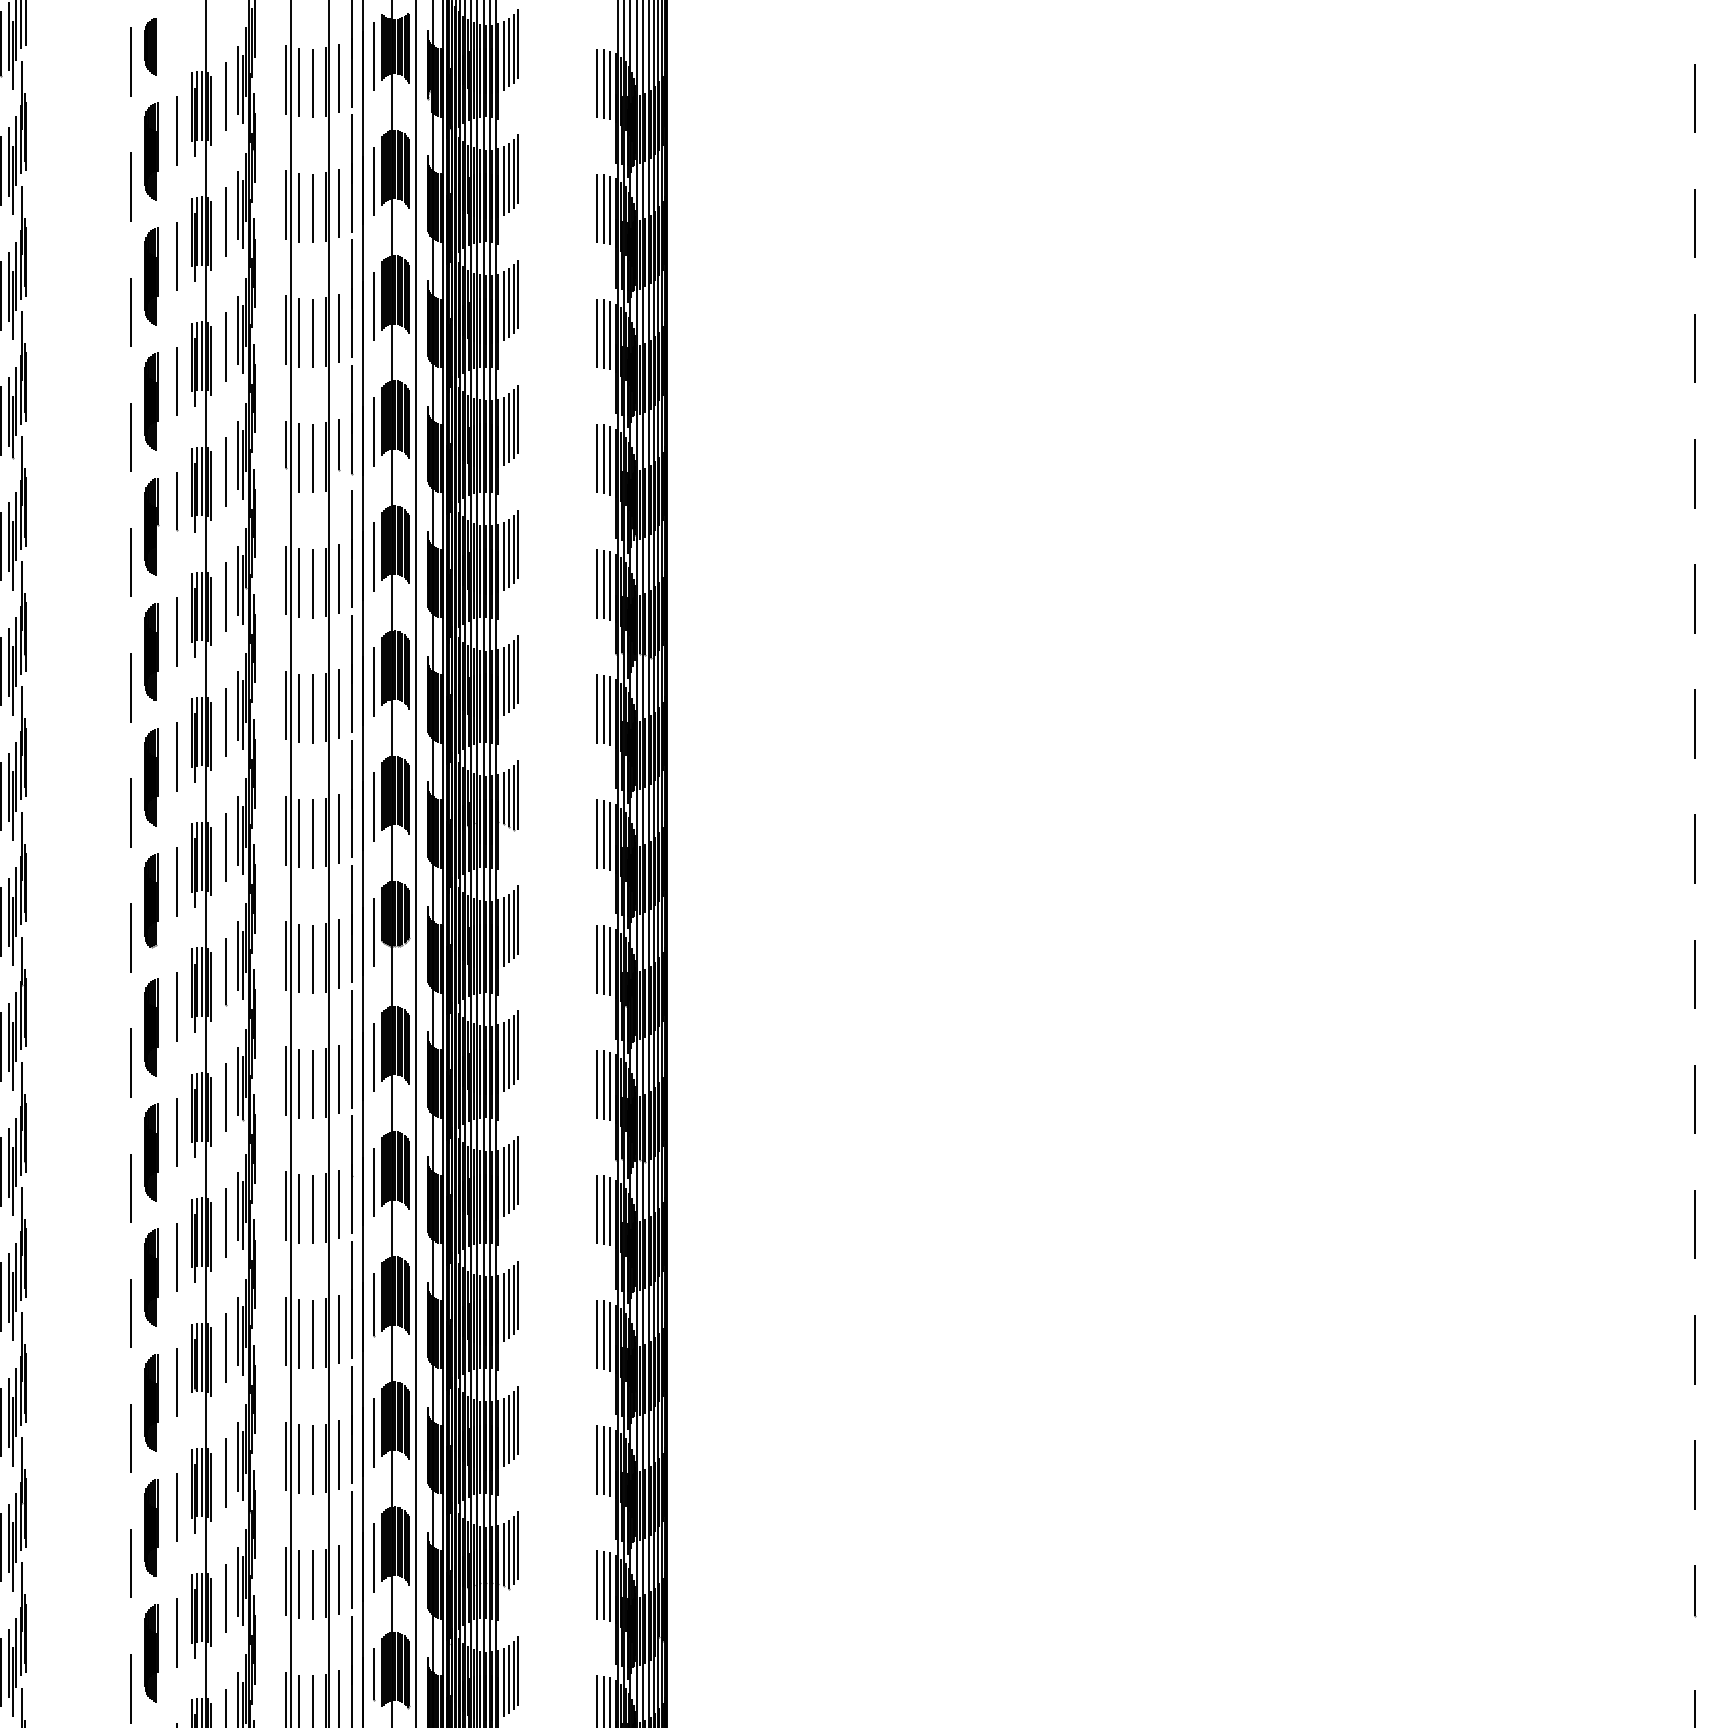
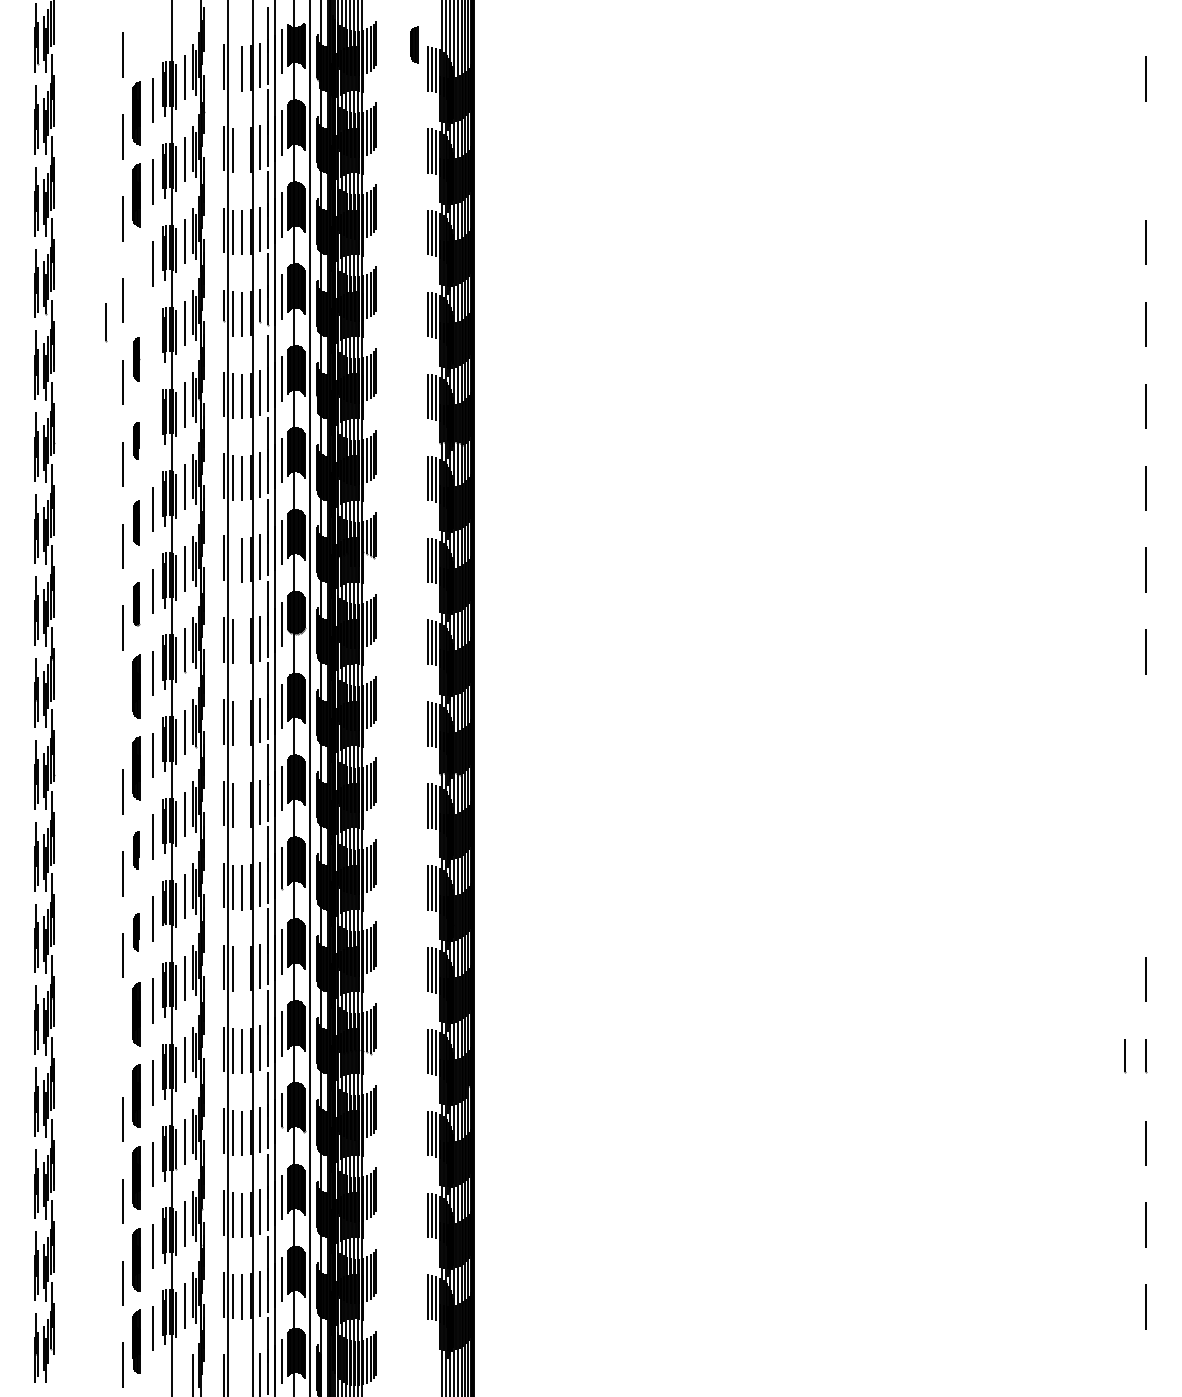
part: (151, 45) -> (414, 44), moved
line: (299, 82) -> (233, 68), removed
line: (311, 207) -> (241, 150), removed
line: (1693, 223) -> (1145, 160), removed
part: (151, 401) -> (136, 277), removed
line: (177, 501) -> (106, 322), moved
part: (151, 527) -> (136, 359), size x0.7
line: (177, 631) -> (153, 427), removed
part: (151, 651) -> (136, 440), size x0.6
part: (151, 776) -> (136, 522), size x0.7
line: (299, 832) -> (233, 559), removed
part: (151, 901) -> (136, 604), size x0.7
line: (313, 958) -> (242, 641), removed
line: (130, 1062) -> (122, 709), removed
line: (313, 1083) -> (242, 723), removed
line: (1695, 1098) -> (1146, 733), removed
line: (313, 1208) -> (242, 805), removed
line: (1695, 1224) -> (1146, 815), removed
part: (151, 1277) -> (136, 850), size x0.6
line: (1695, 1349) -> (1146, 897), removed
part: (151, 1403) -> (136, 932), size x0.6
line: (311, 1459) -> (241, 969), removed
line: (130, 1563) -> (122, 1037), removed
line: (1663, 1592) -> (1125, 1056), added

